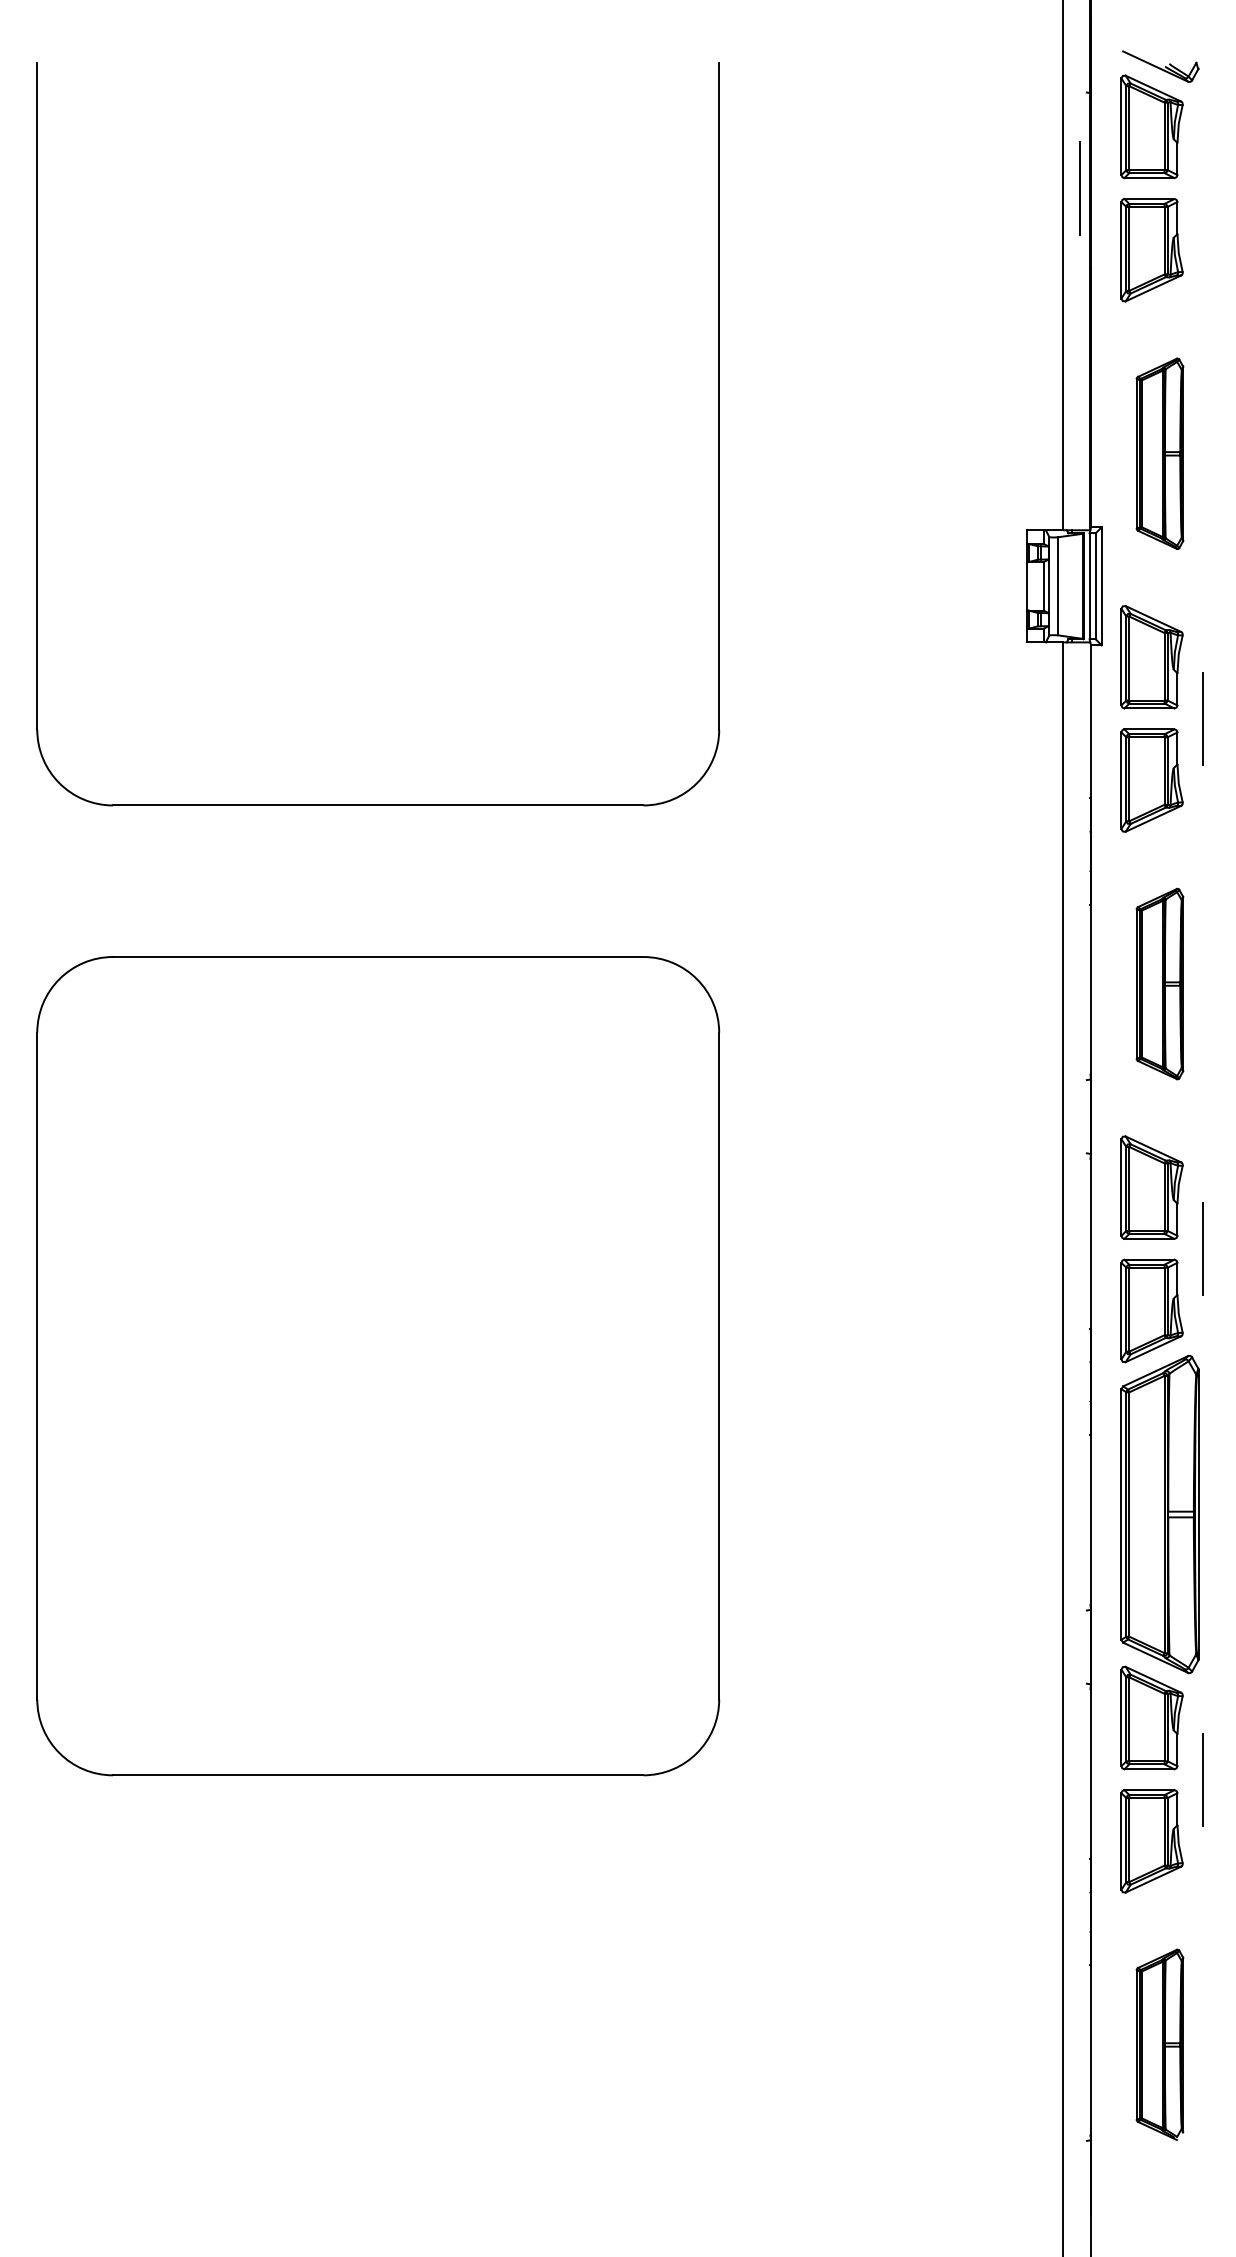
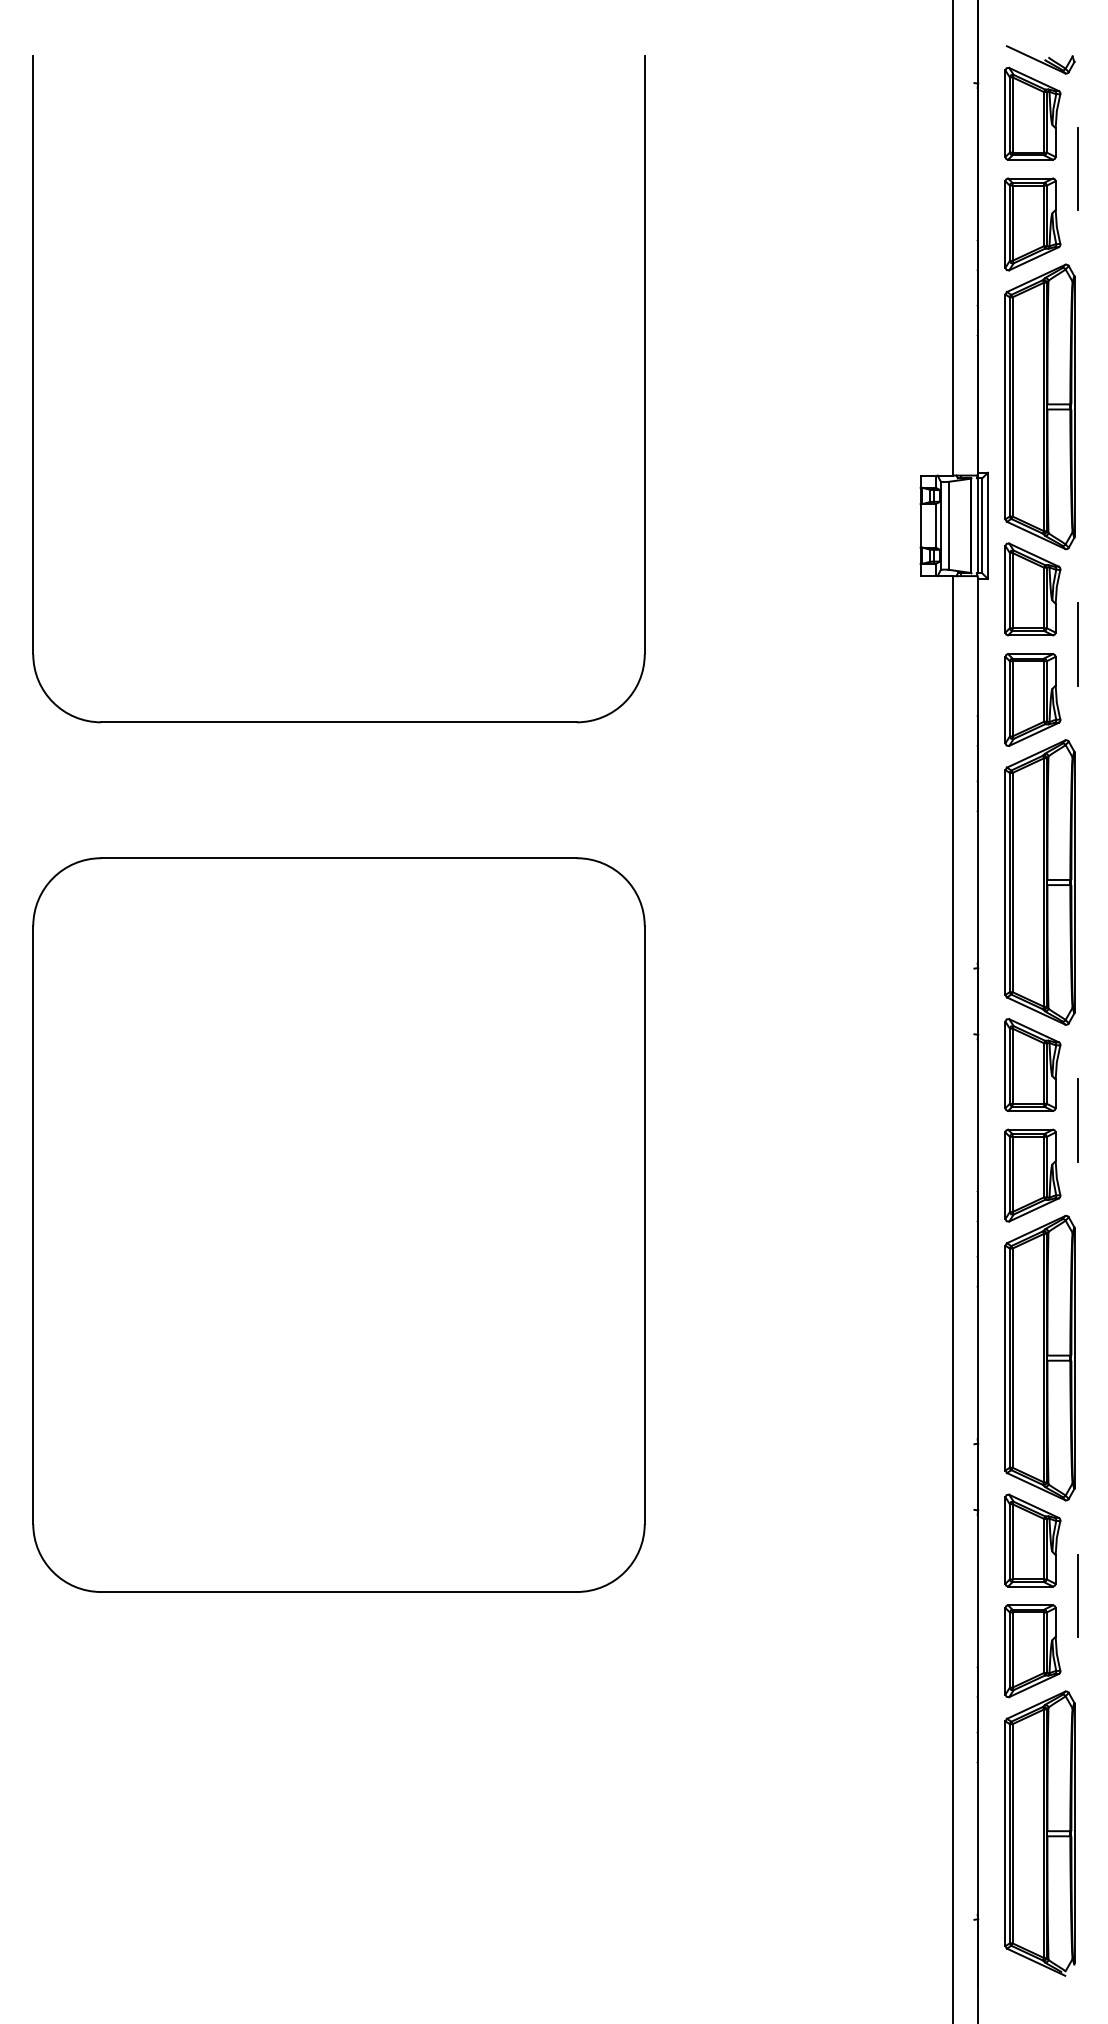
line: (1079, 188) -> (1078, 169), moved
part: (1159, 453) -> (1039, 406), size x1.67
part: (1159, 983) -> (1039, 881), size x1.67
part: (1159, 2044) -> (1039, 1833), size x1.67

